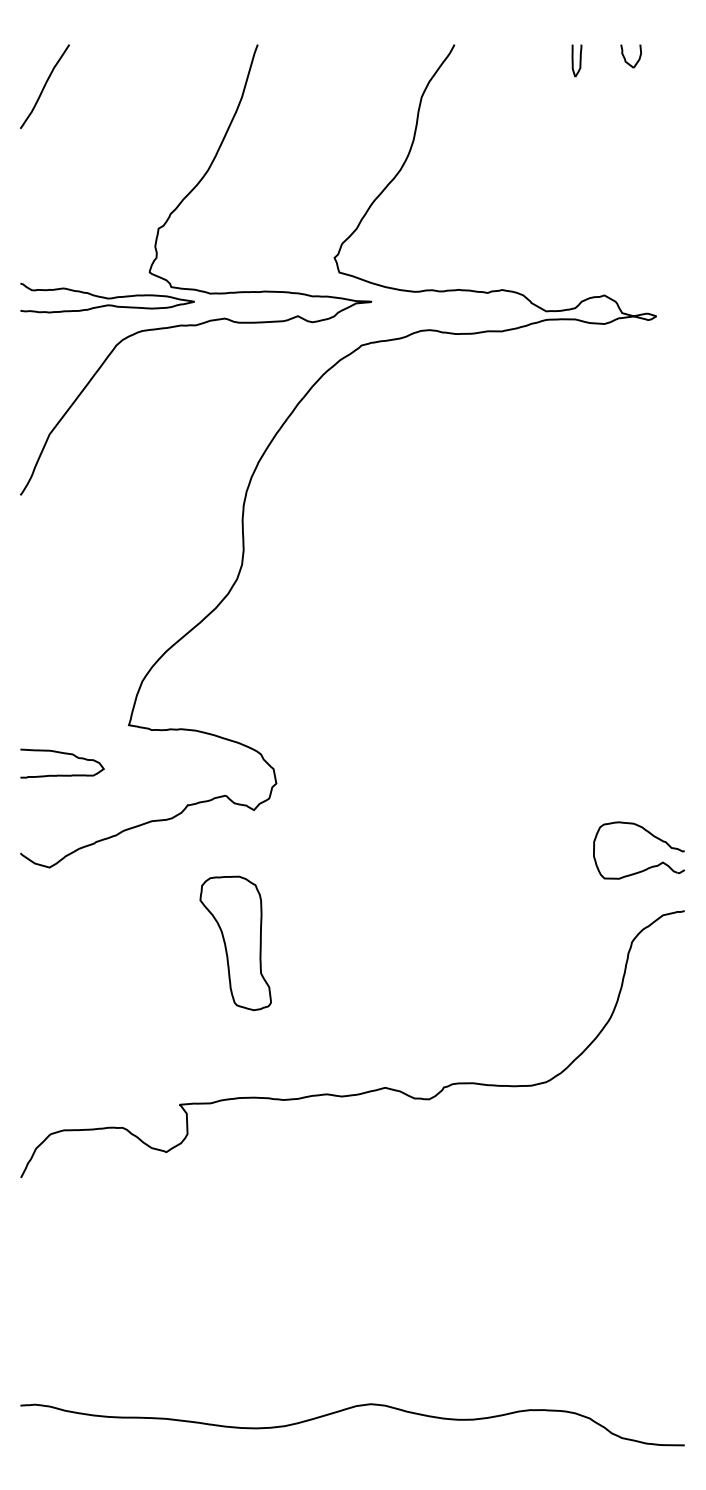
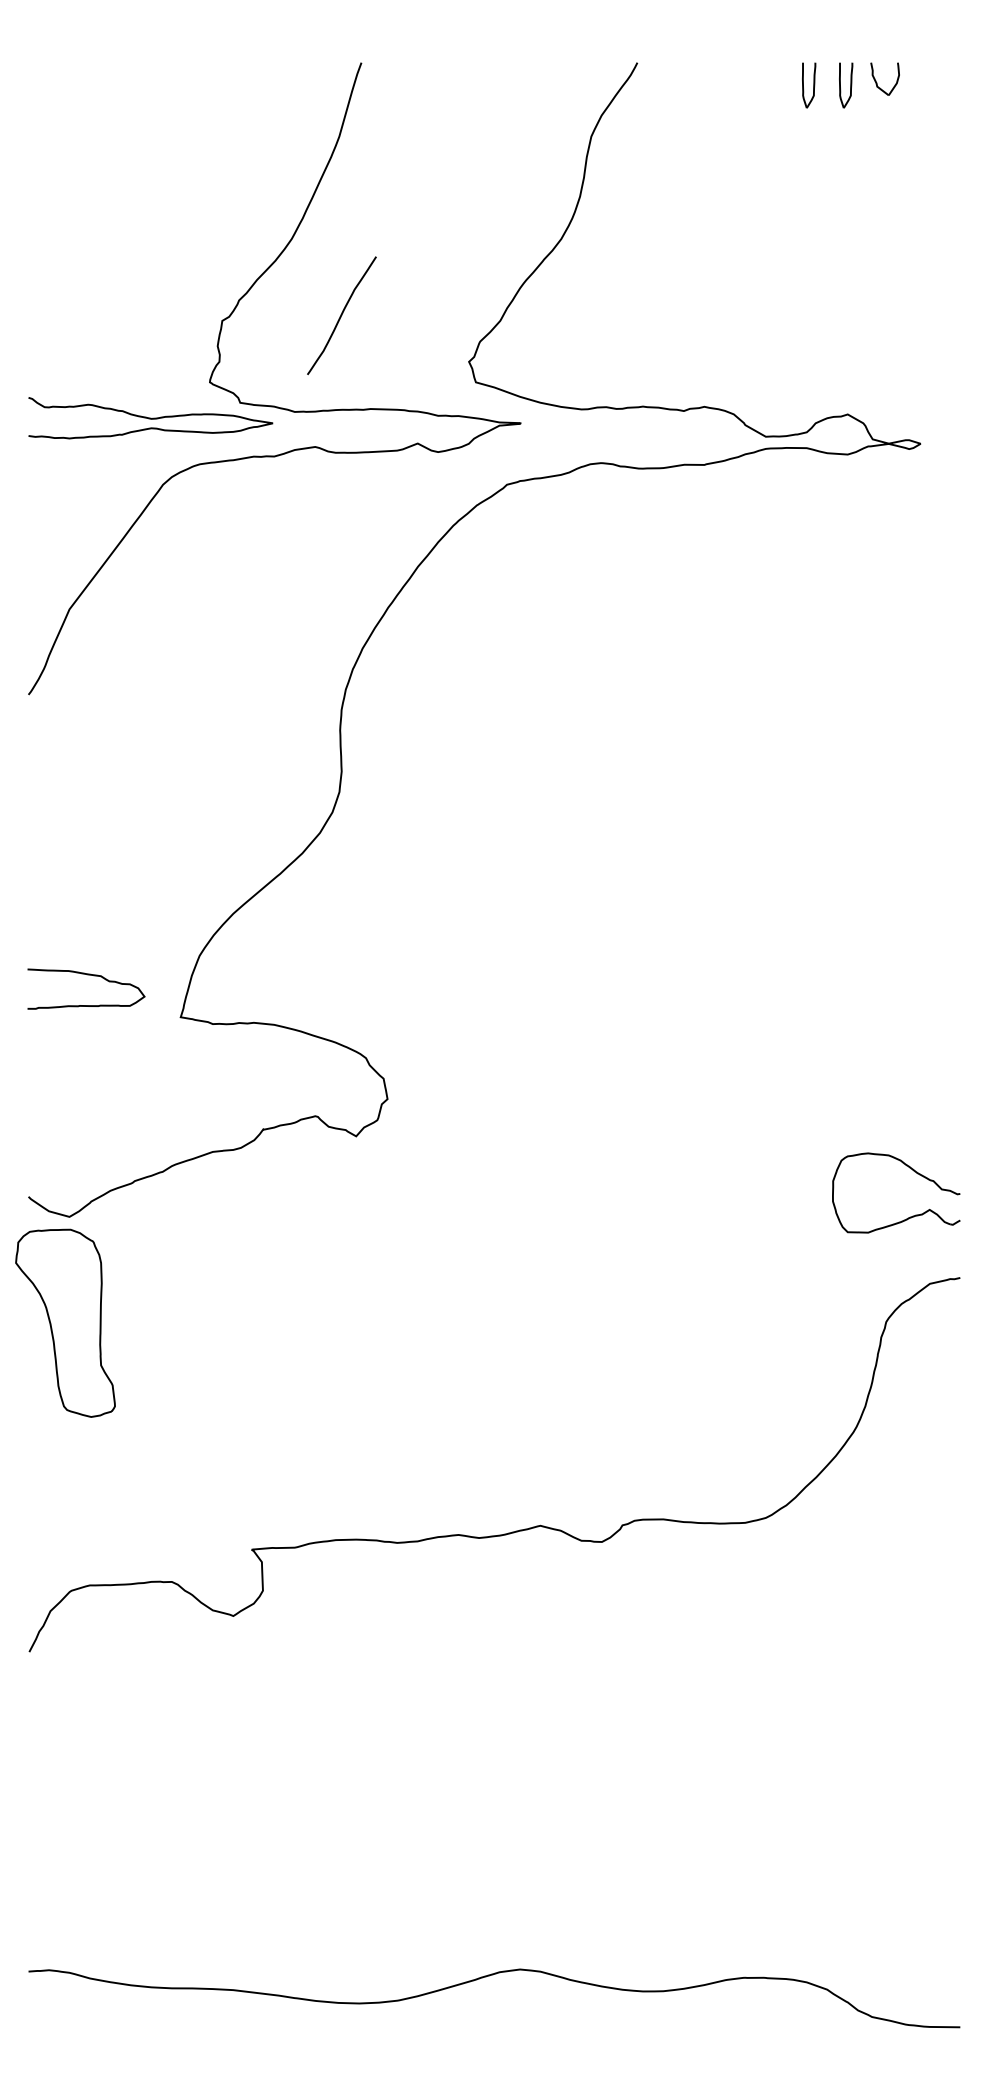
part: (603, 60) -> (846, 85), added
curve: (44, 86) -> (341, 315), moved
curve: (63, 753) -> (87, 975), moved
part: (235, 942) -> (65, 1322), moved

